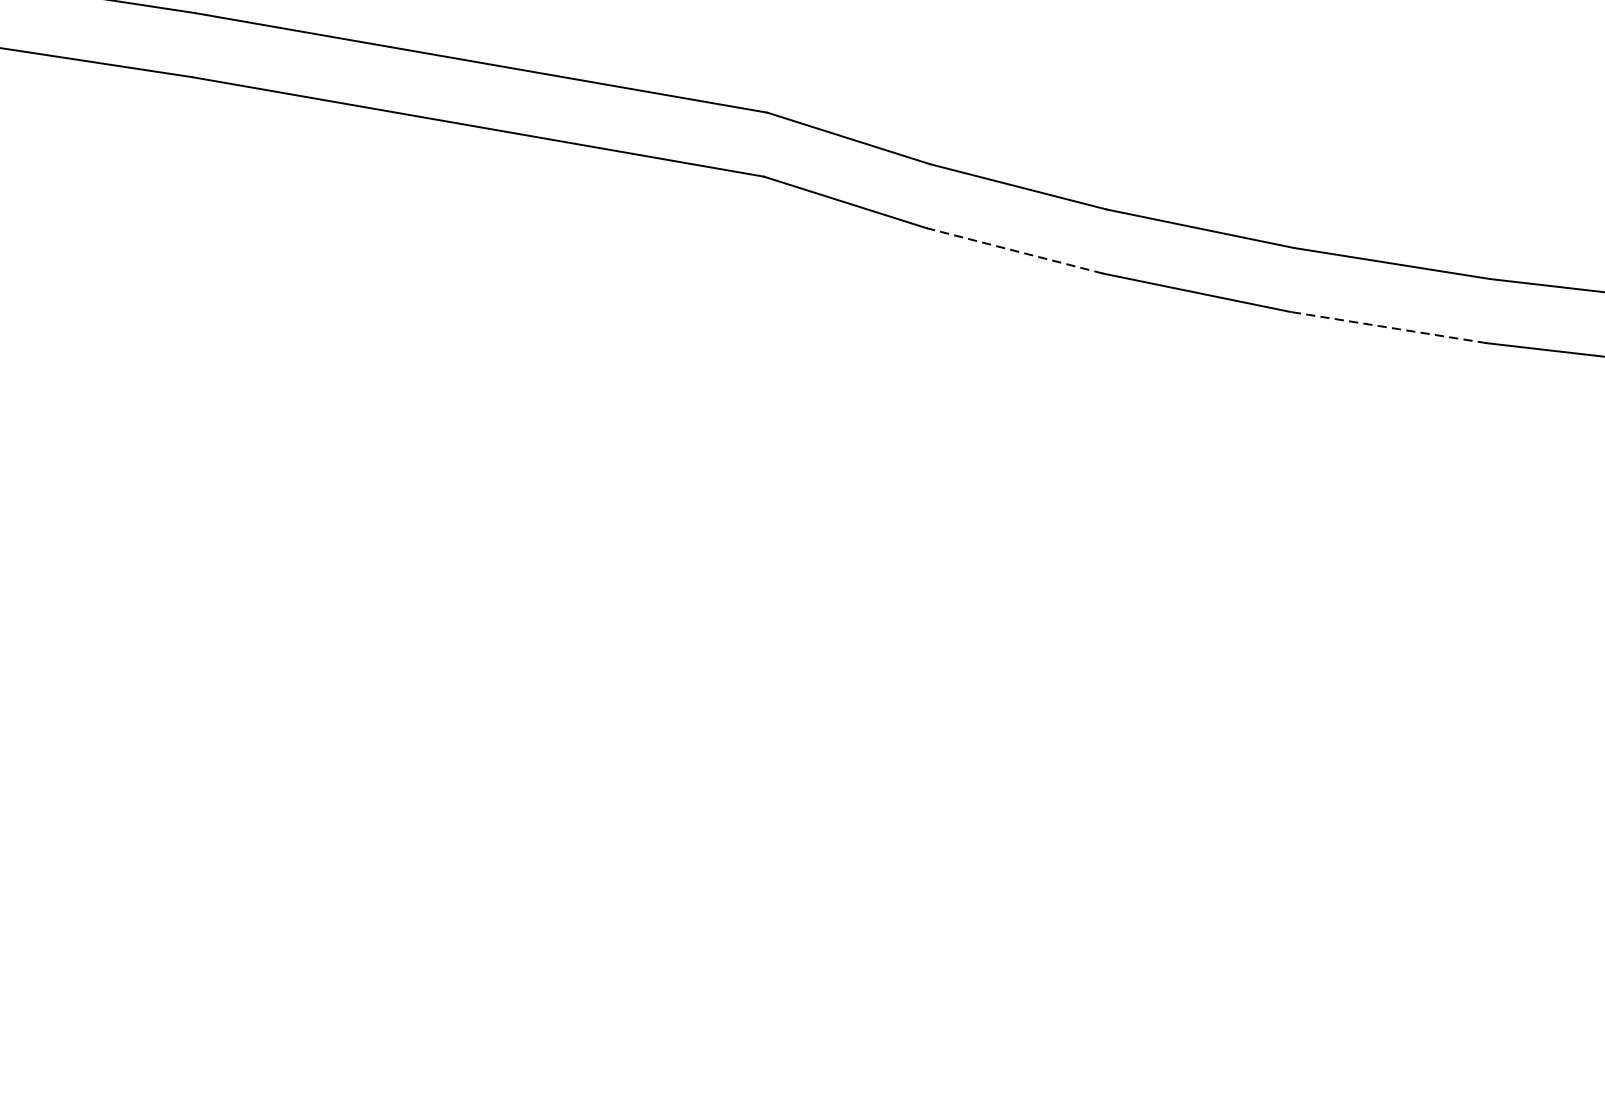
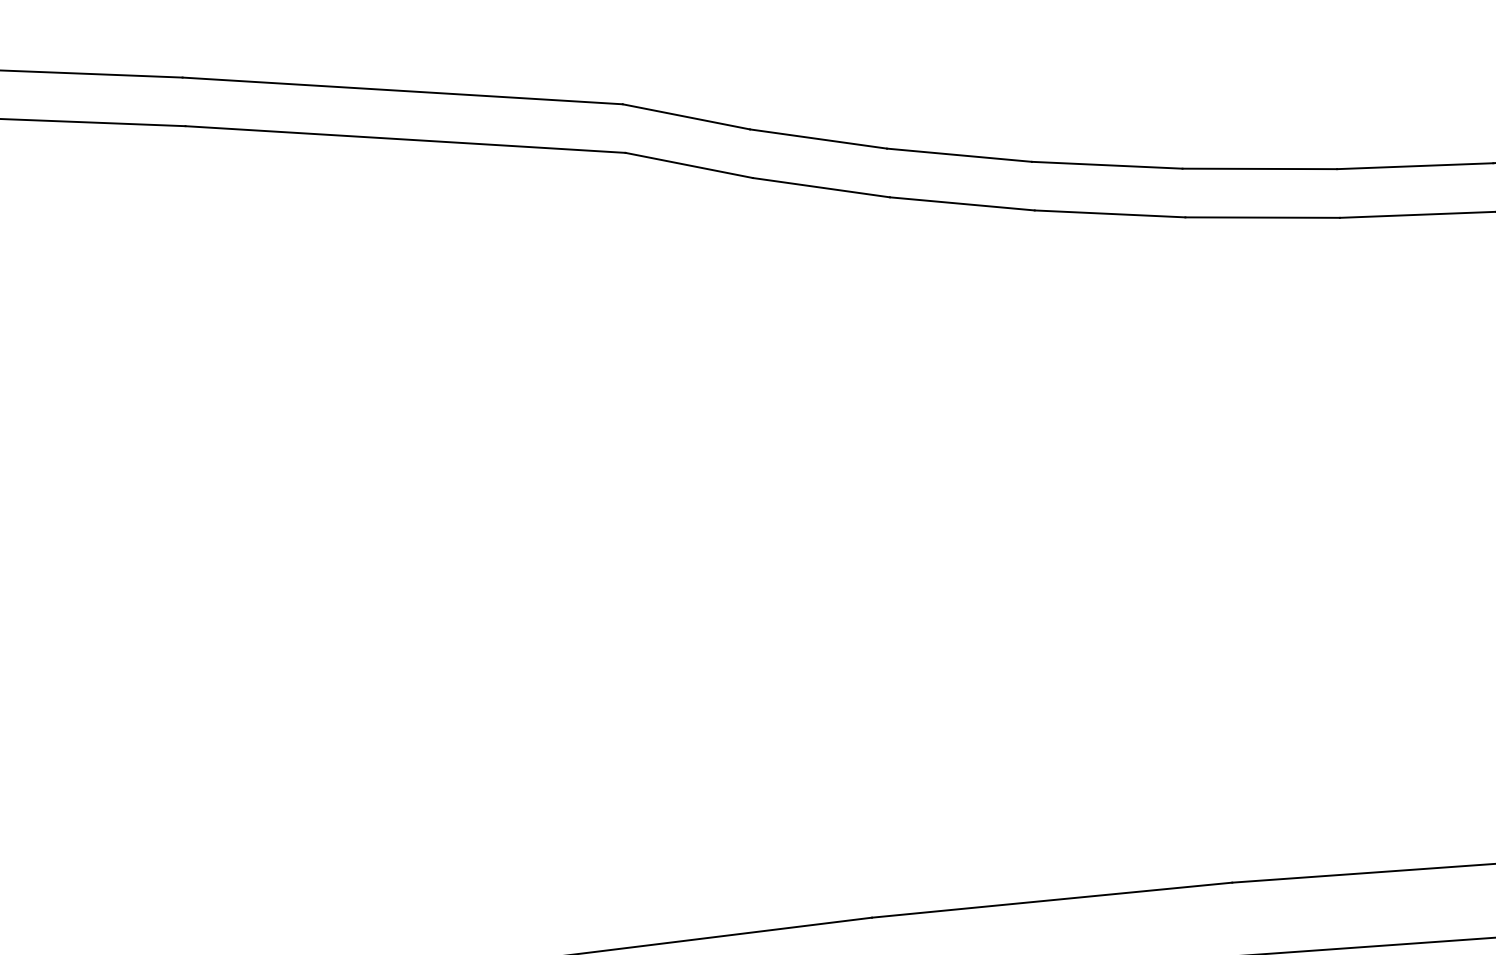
line: (1013, 250) -> (820, 187), dashed -> solid
line: (1388, 326) -> (1109, 213), dashed -> solid

